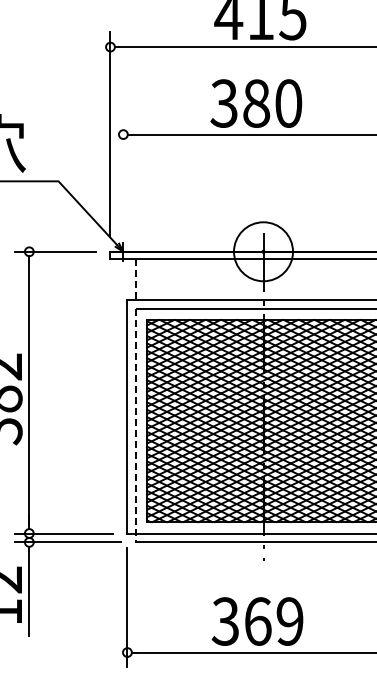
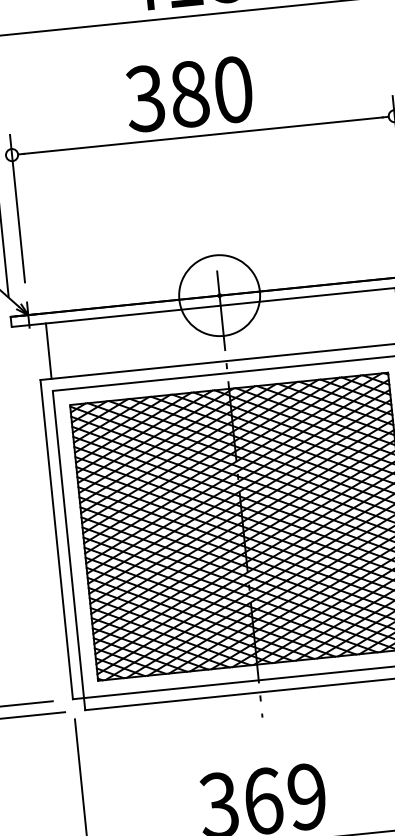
line: (123, 173) -> (17, 208), added
line: (135, 279) -> (48, 351), dashed -> solid
line: (135, 425) -> (68, 550), dashed -> solid

